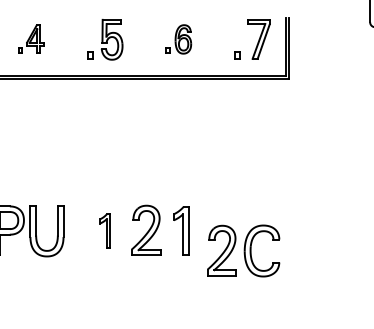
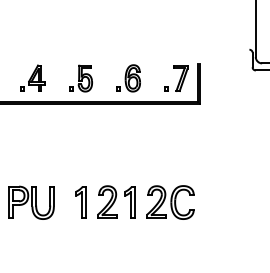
part: (30, 38) -> (32, 77), size x1.43
part: (178, 39) -> (128, 78), size x1.43
part: (104, 230) -> (80, 202), size x1.43
part: (243, 250) -> (170, 202), moved

